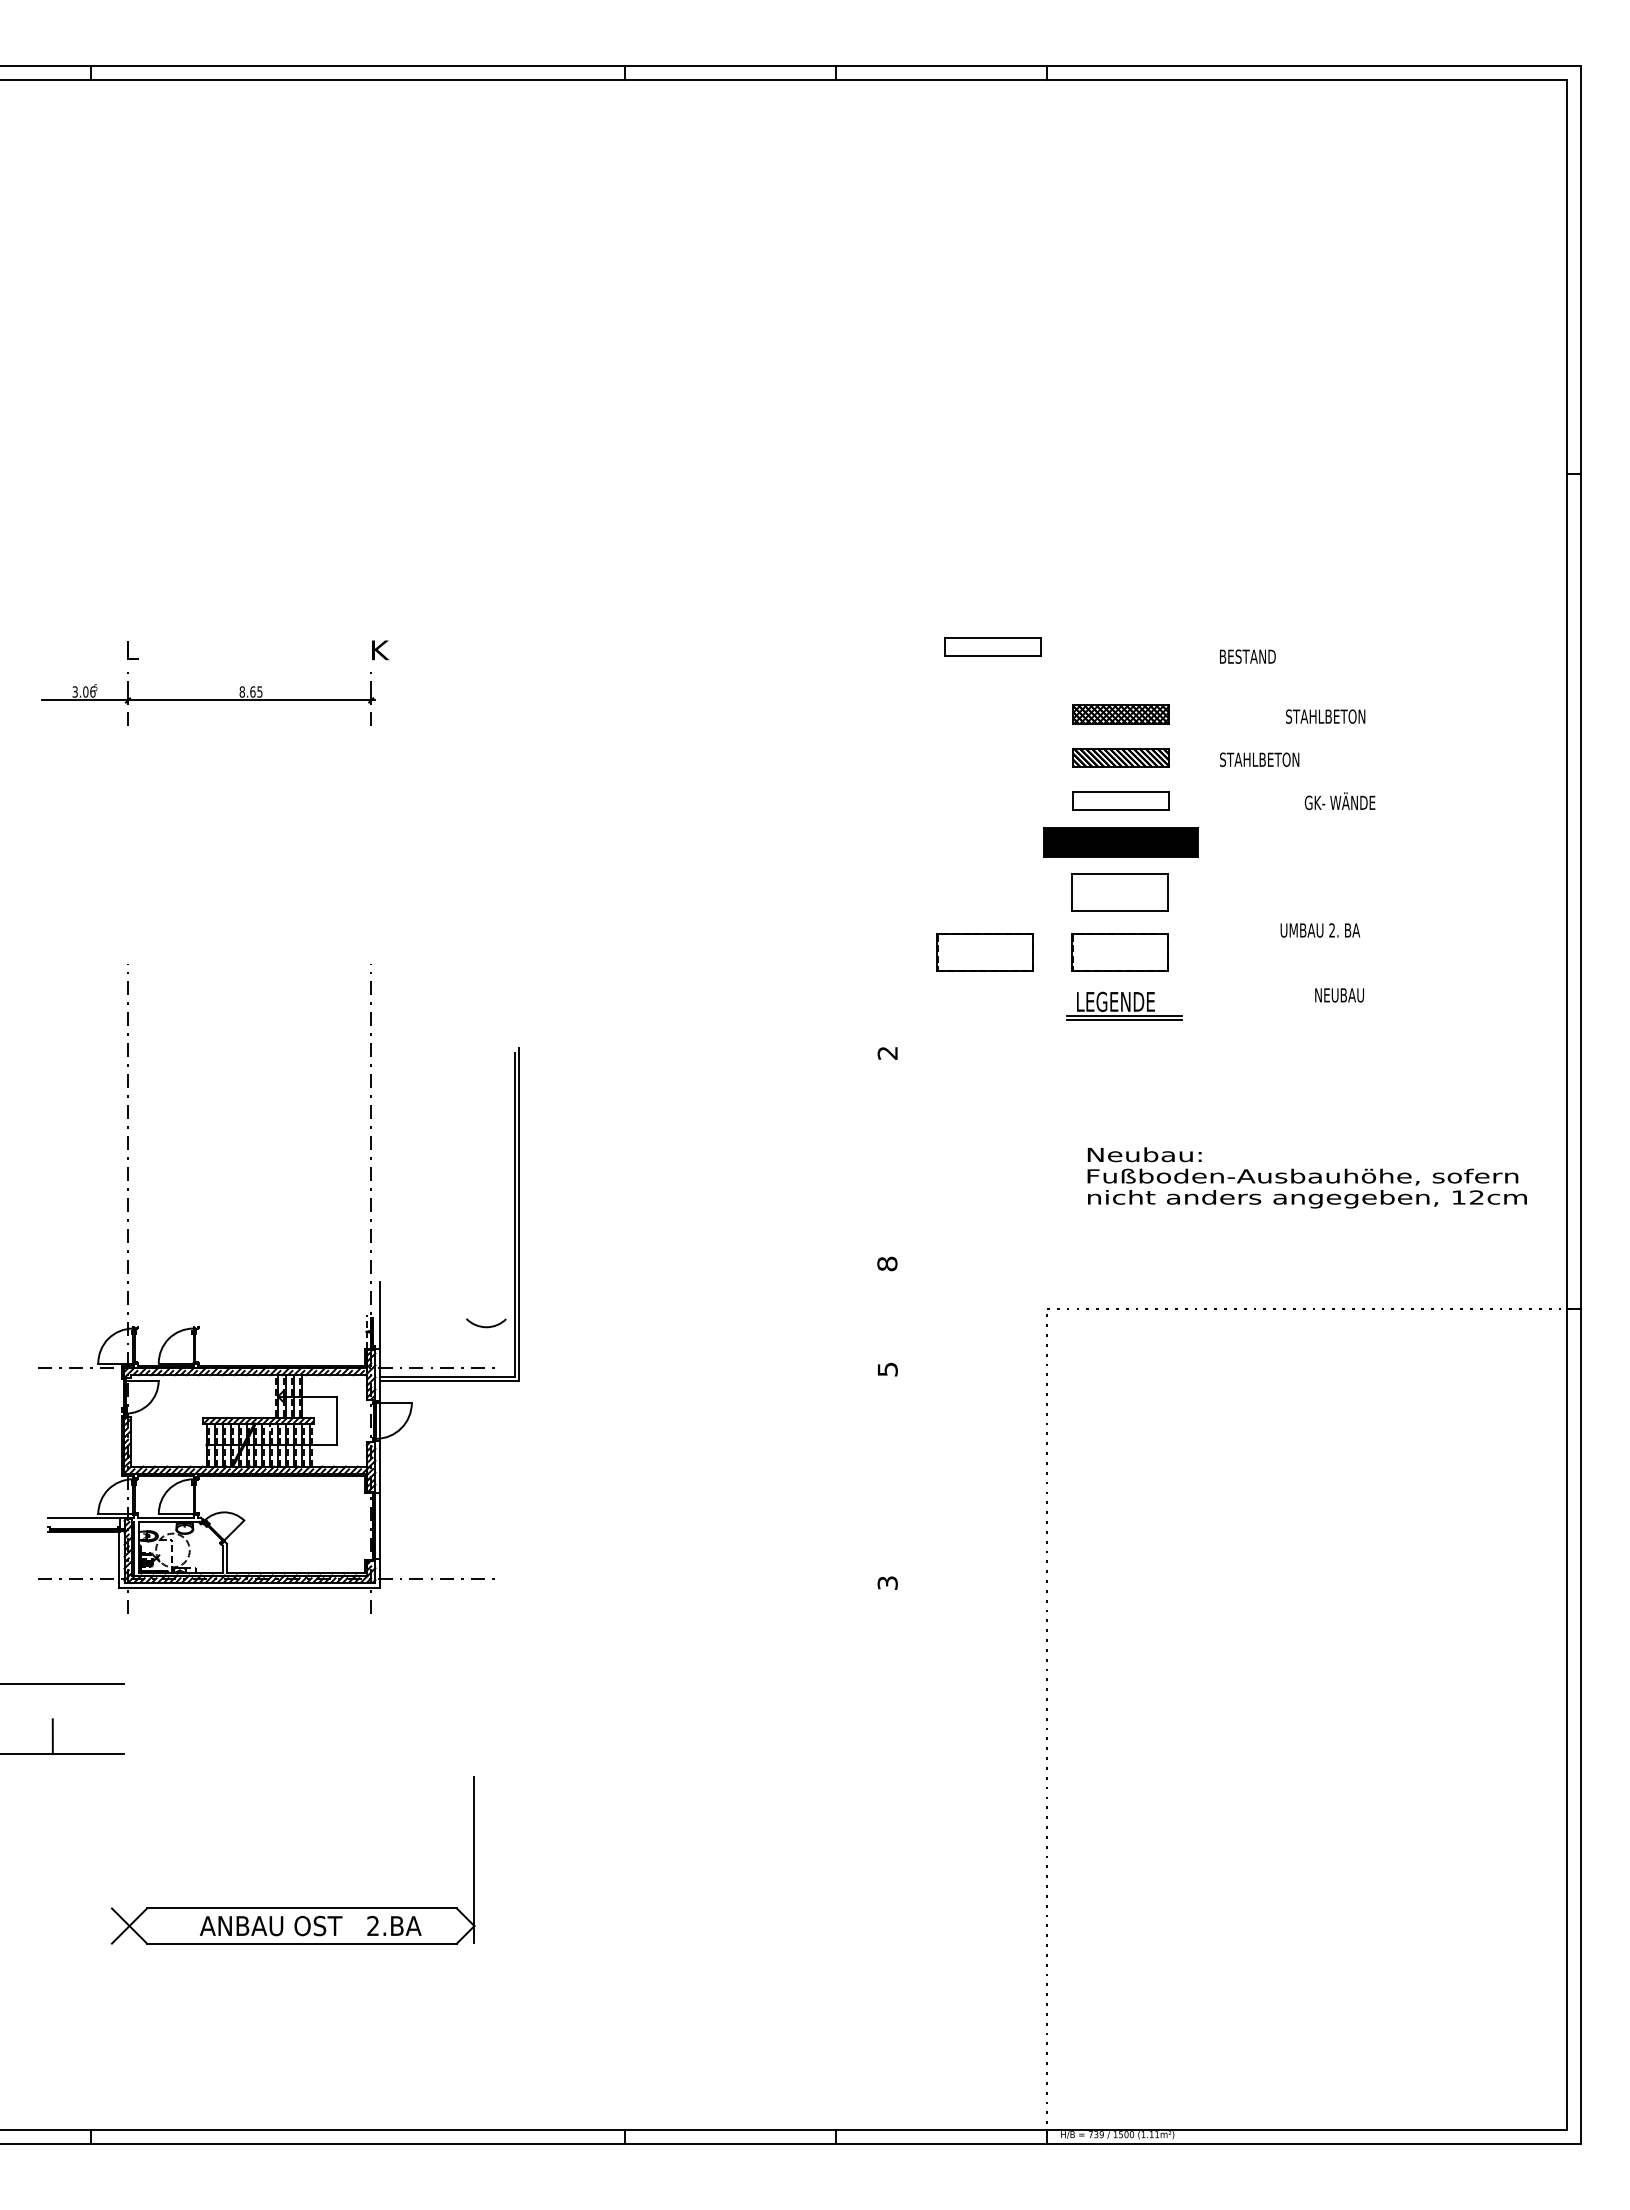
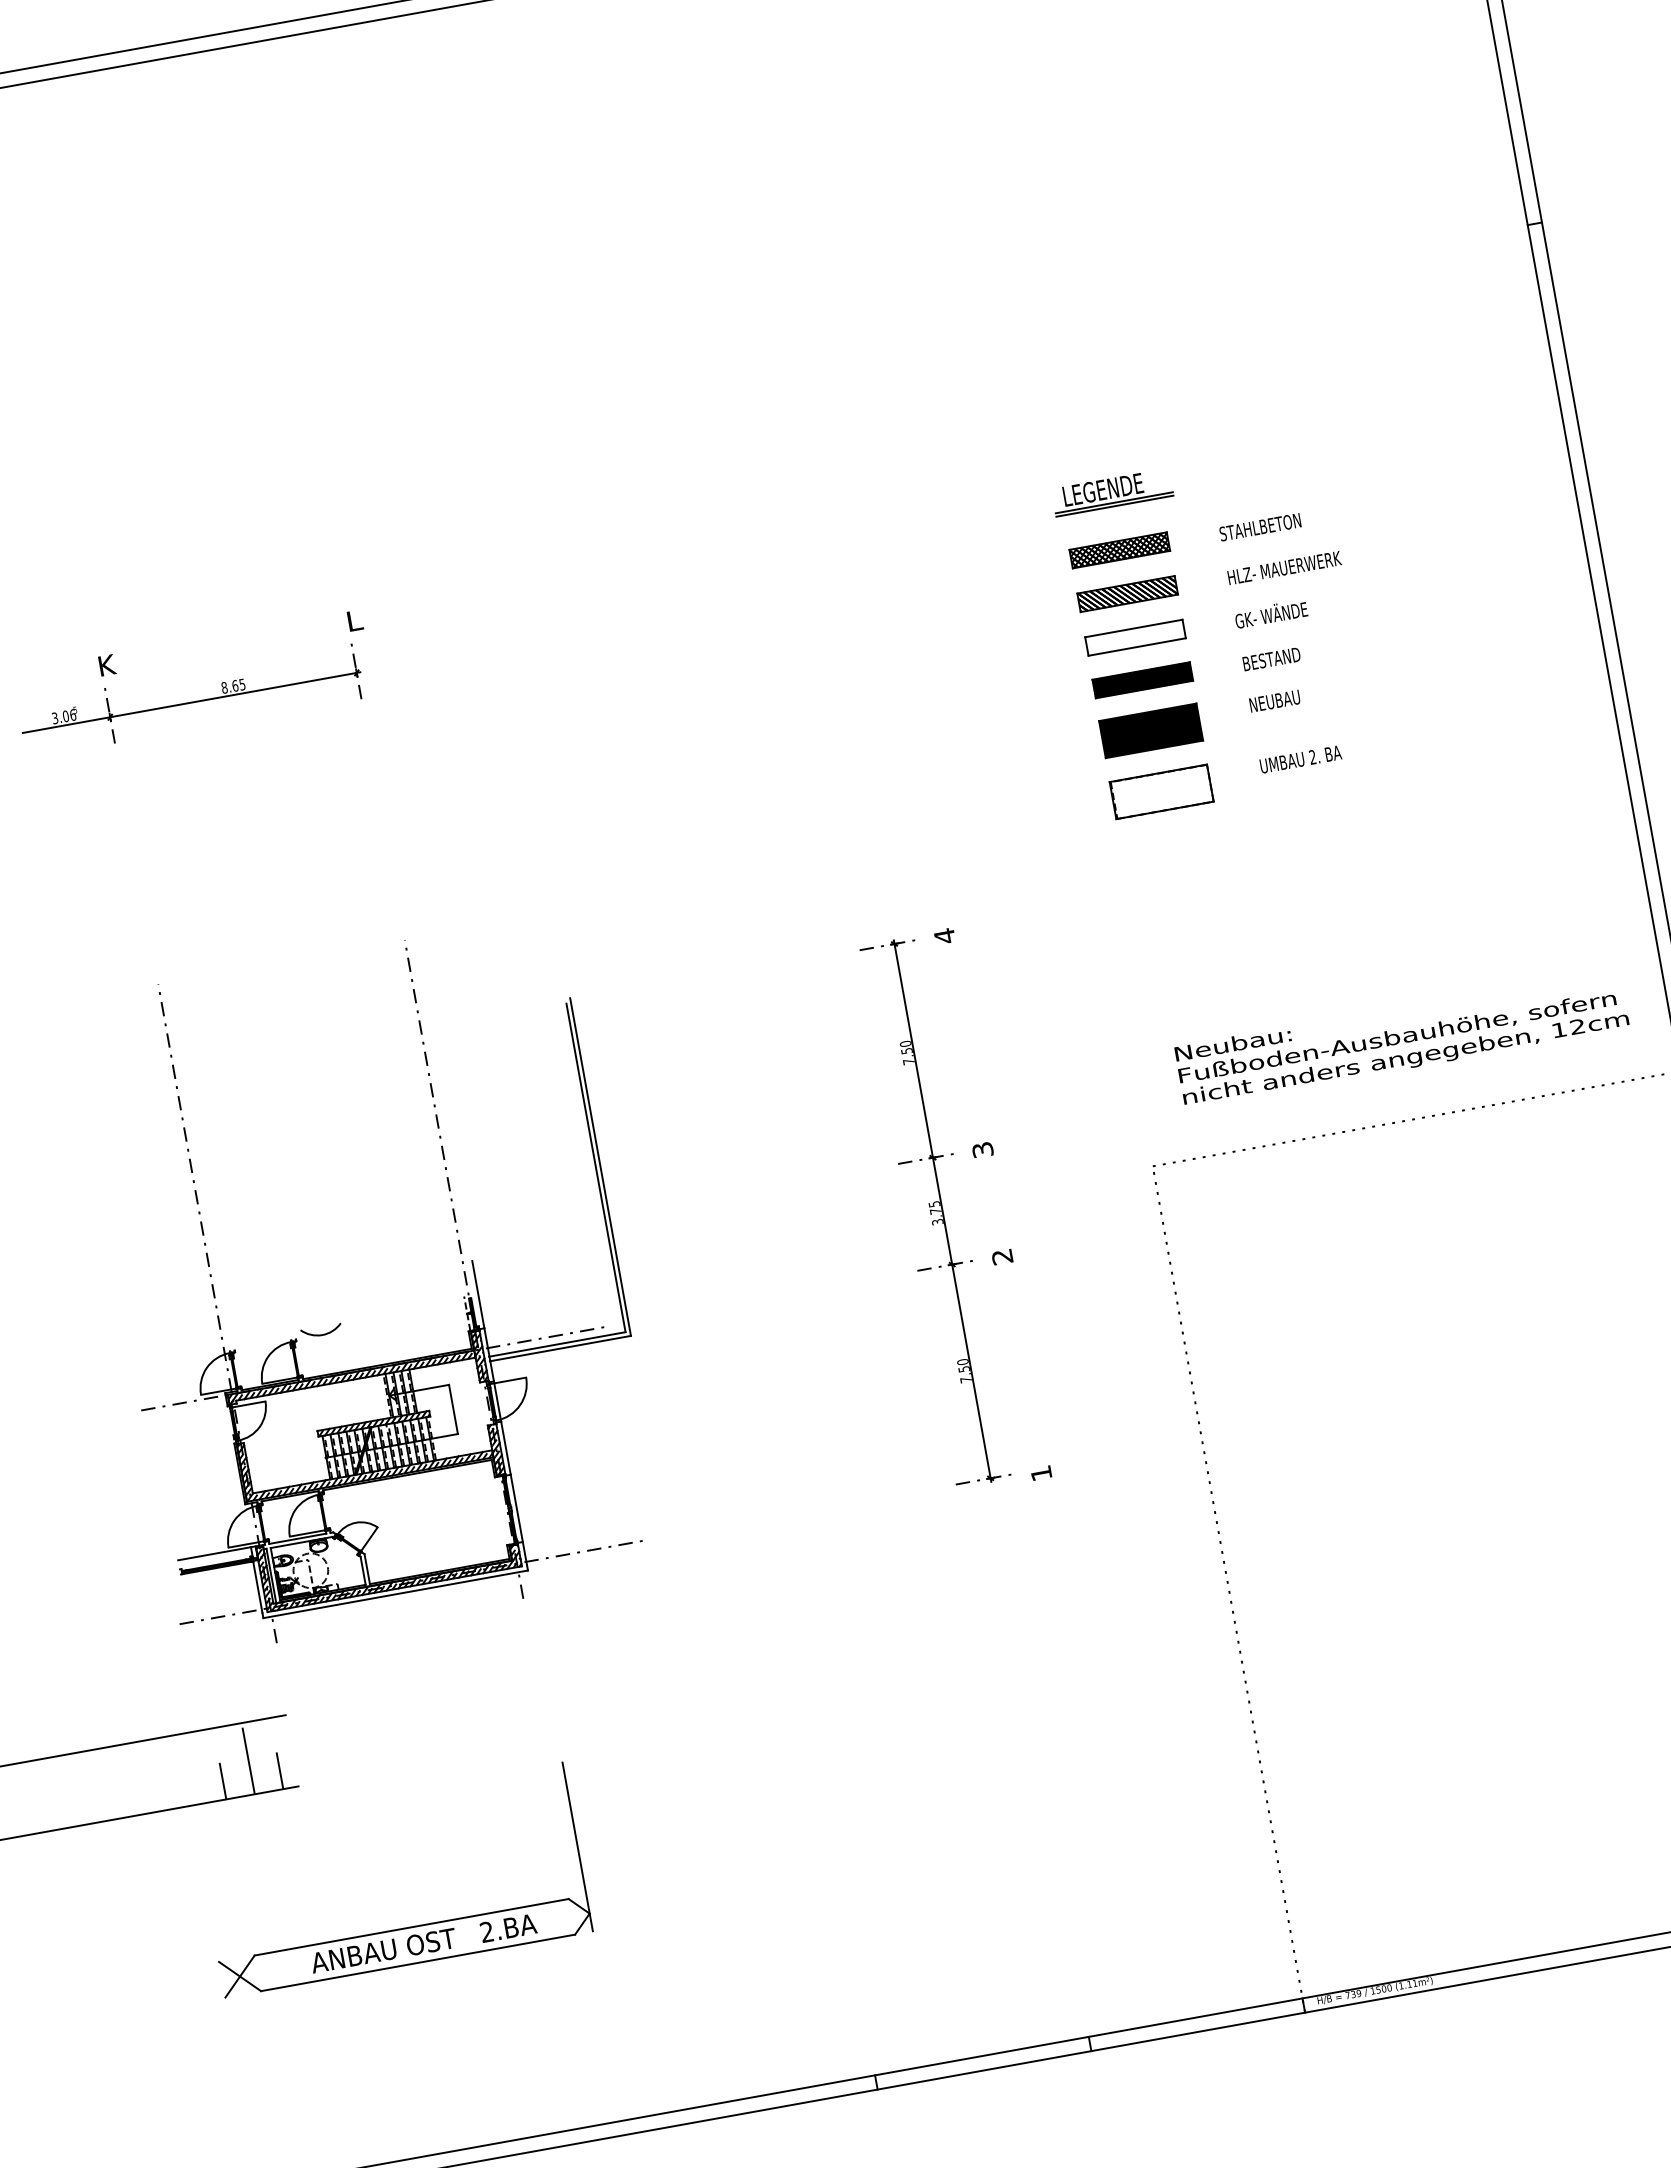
part: (992, 646) -> (976, 504), removed
text: (133, 650) -> (106, 665), L -> K
text: (380, 650) -> (357, 620), K -> L
text: (1247, 656) -> (1271, 659), moved
text: (1325, 716) -> (1260, 527), moved
text: (1275, 759) -> (1284, 567), STAHLBETON -> HLZ- MAUERWERK
text: (1339, 801) -> (1270, 614), moved
part: (1120, 842) -> (1142, 680), size x0.62
fill: (1120, 892) -> (1151, 730), added
text: (1320, 930) -> (1300, 759), moved
part: (984, 952) -> (1024, 816), removed
text: (1339, 995) -> (1274, 701), moved
part: (1124, 1005) -> (1112, 491), moved
text: (887, 1053) -> (944, 936), 2 -> 4
text: (1306, 1177) -> (1401, 1037), moved
text: (887, 1263) -> (982, 1149), 8 -> 3
part: (831, 1315) -> (935, 1212), added
arc: (486, 1326) -> (322, 1334), moved
text: (887, 1369) -> (1002, 1256), 5 -> 2
text: (887, 1582) -> (1041, 1472), 3 -> 1
line: (80, 1721) -> (248, 1760), added
line: (108, 1736) -> (279, 1771), added
part: (292, 1907) -> (401, 1928), moved

